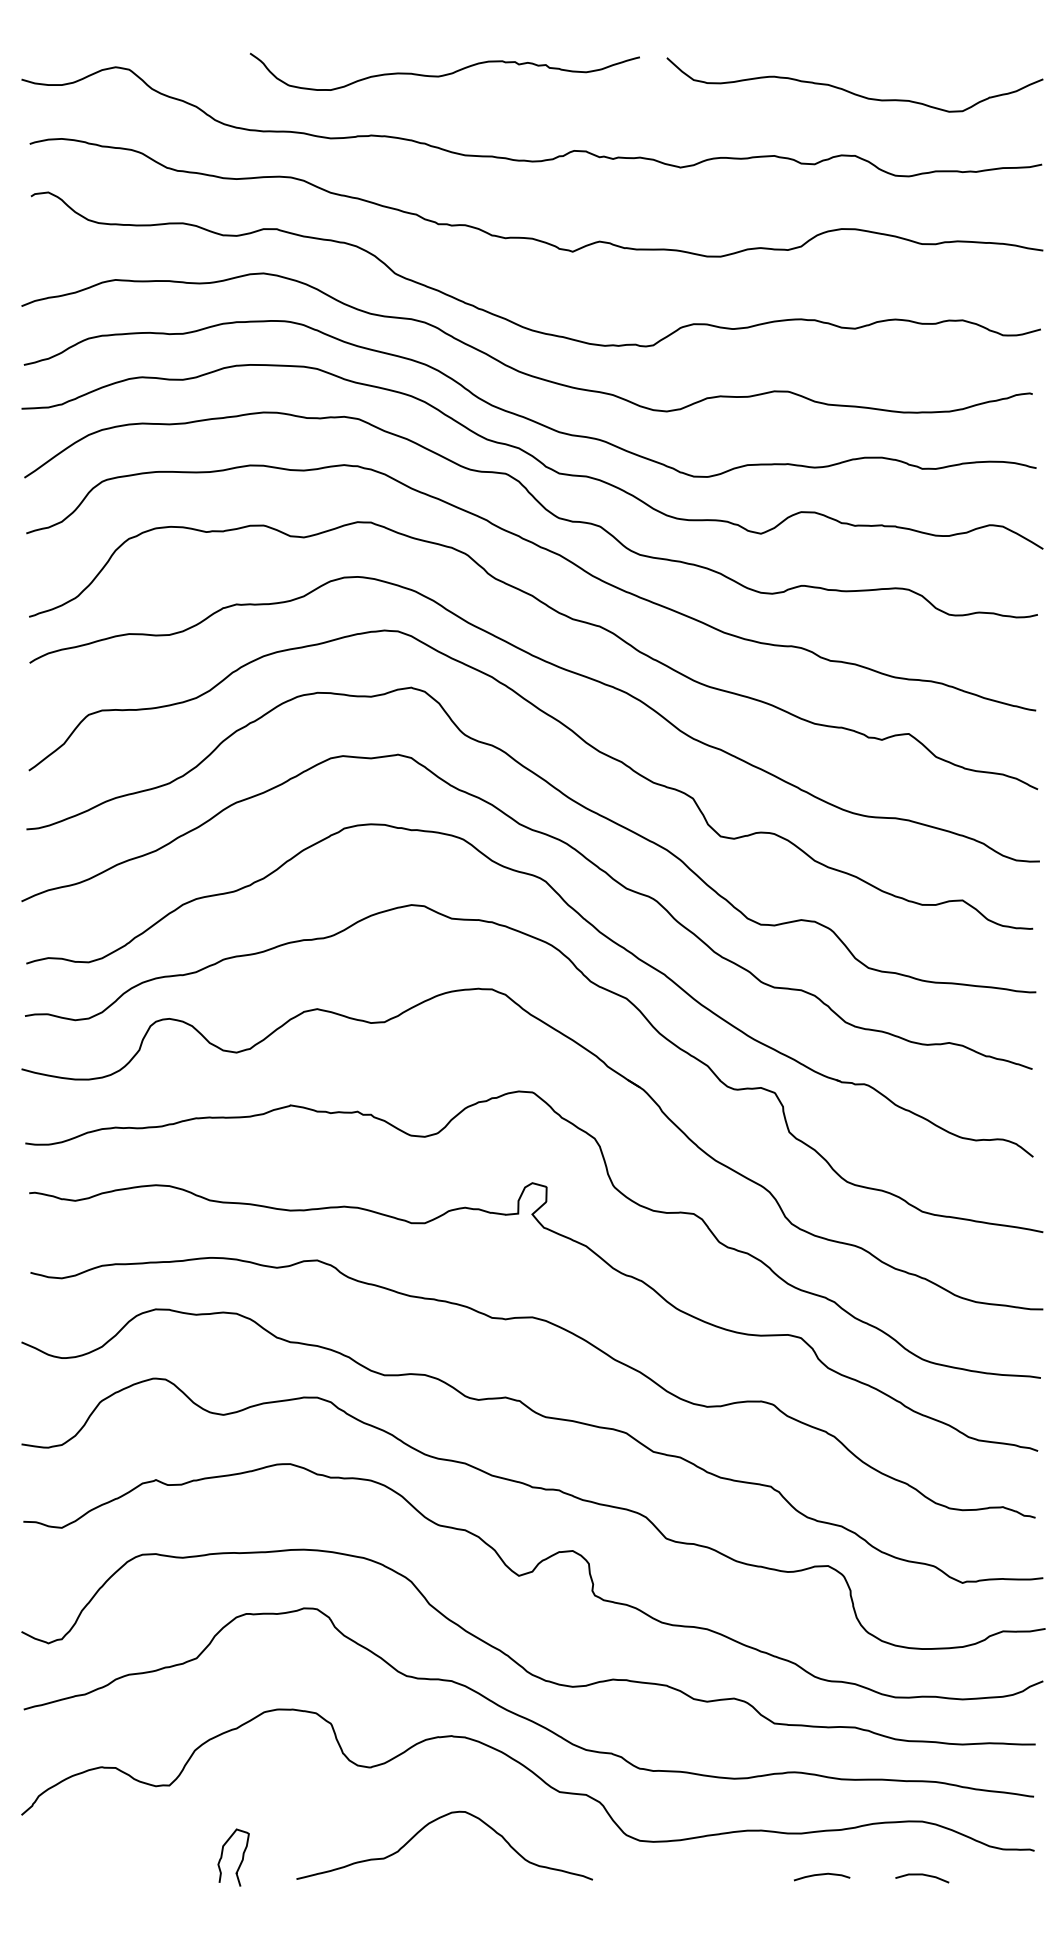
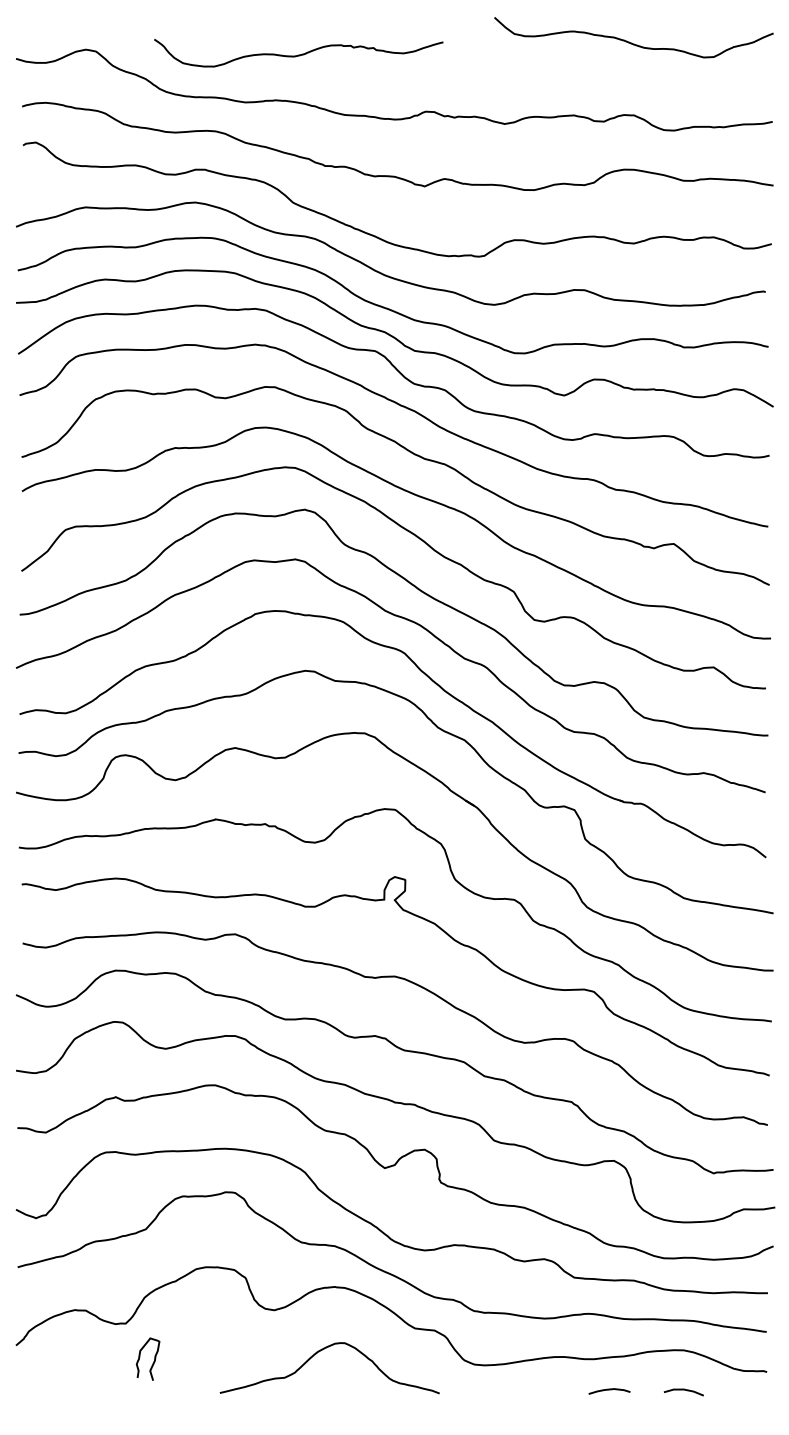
curve: (446, 73) -> (299, 54), moved
curve: (850, 91) -> (630, 42), moved
curve: (241, 1859) -> (153, 1360), moved

